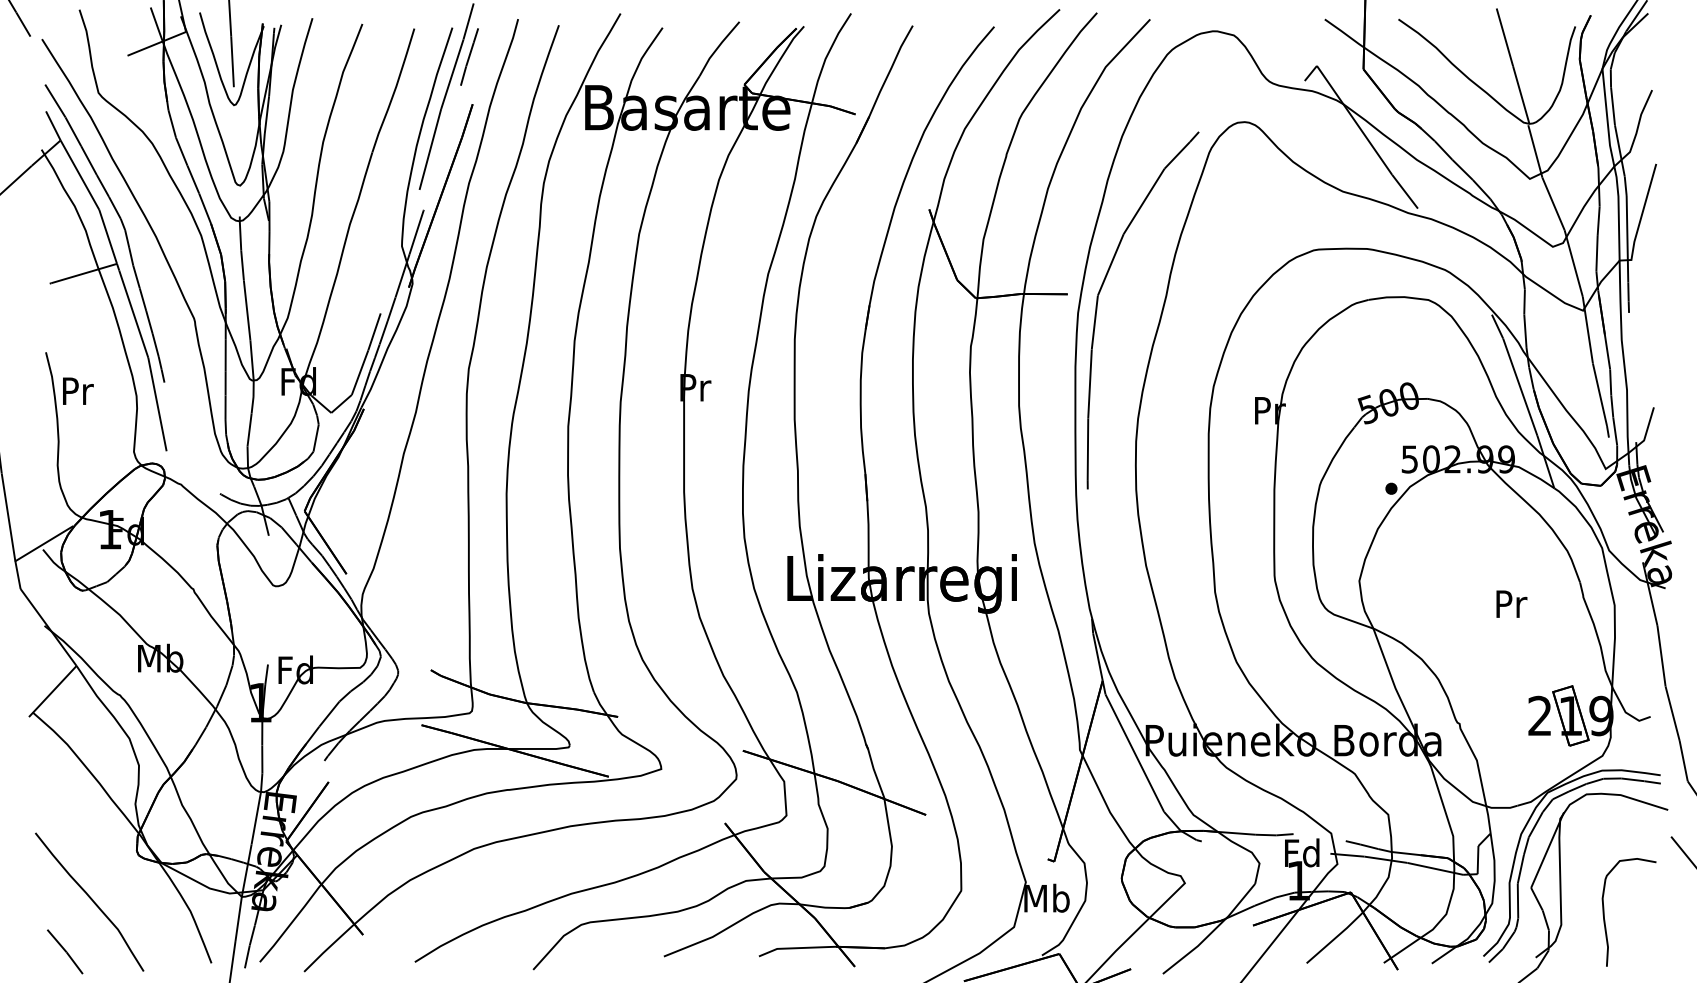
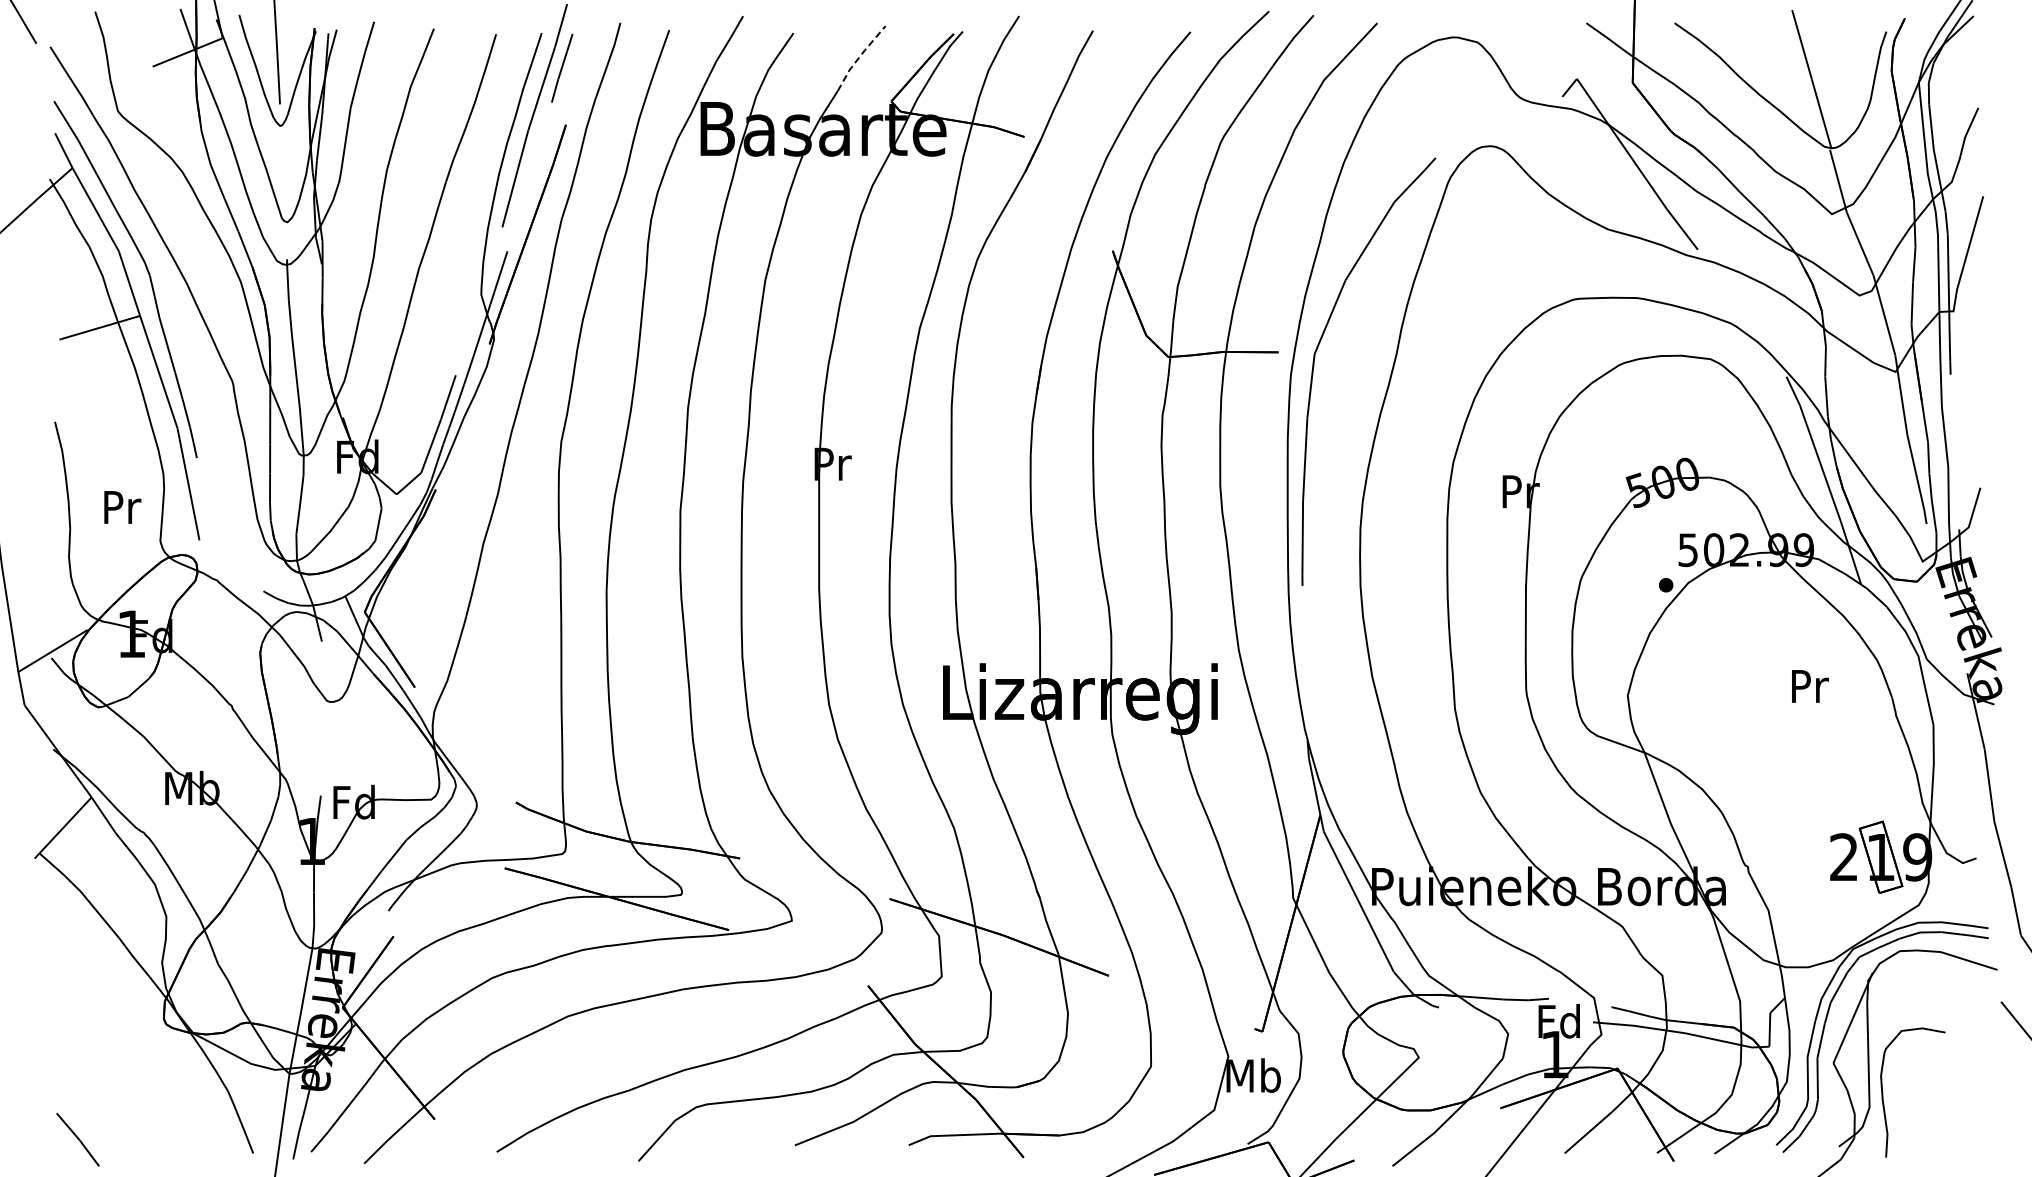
line: (717, 47) -> (859, 56), solid -> dashed
text: (78, 391) -> (122, 507), moved
text: (1511, 604) -> (1810, 686), moved
curve: (91, 900) -> (109, 1078), removed
curve: (1604, 912) -> (1883, 1092), moved

